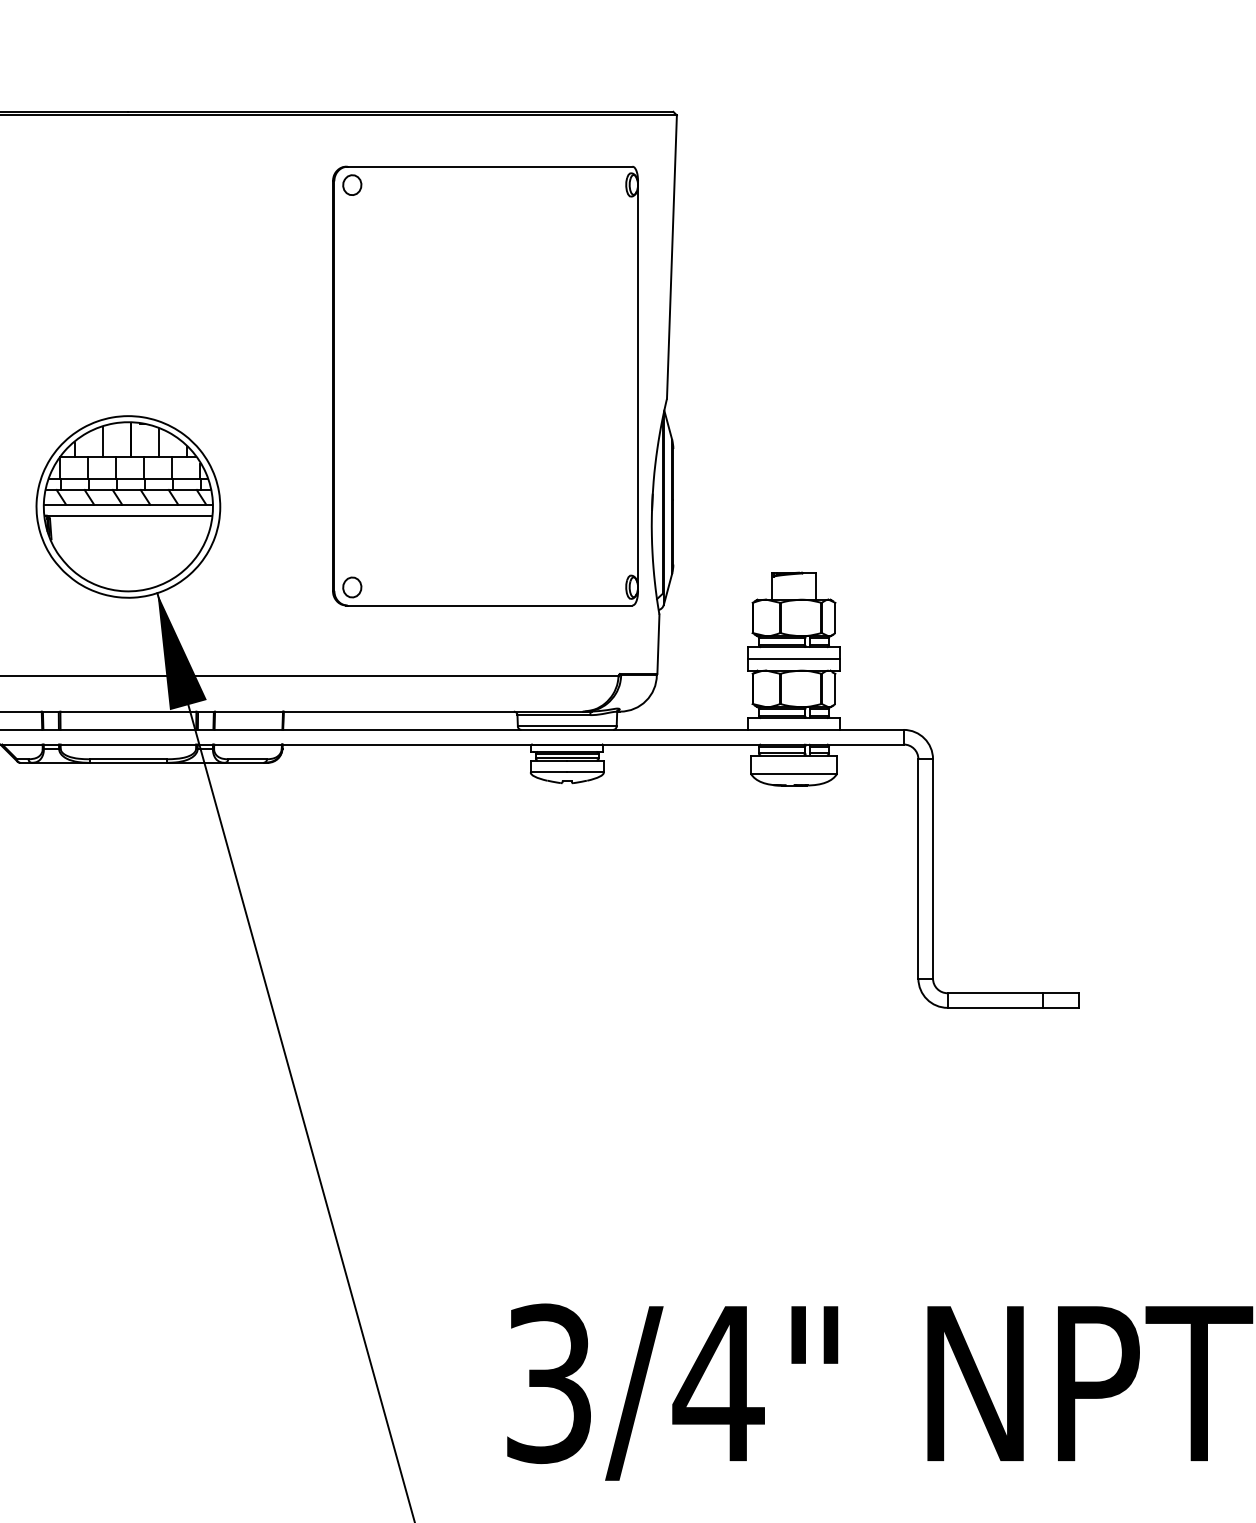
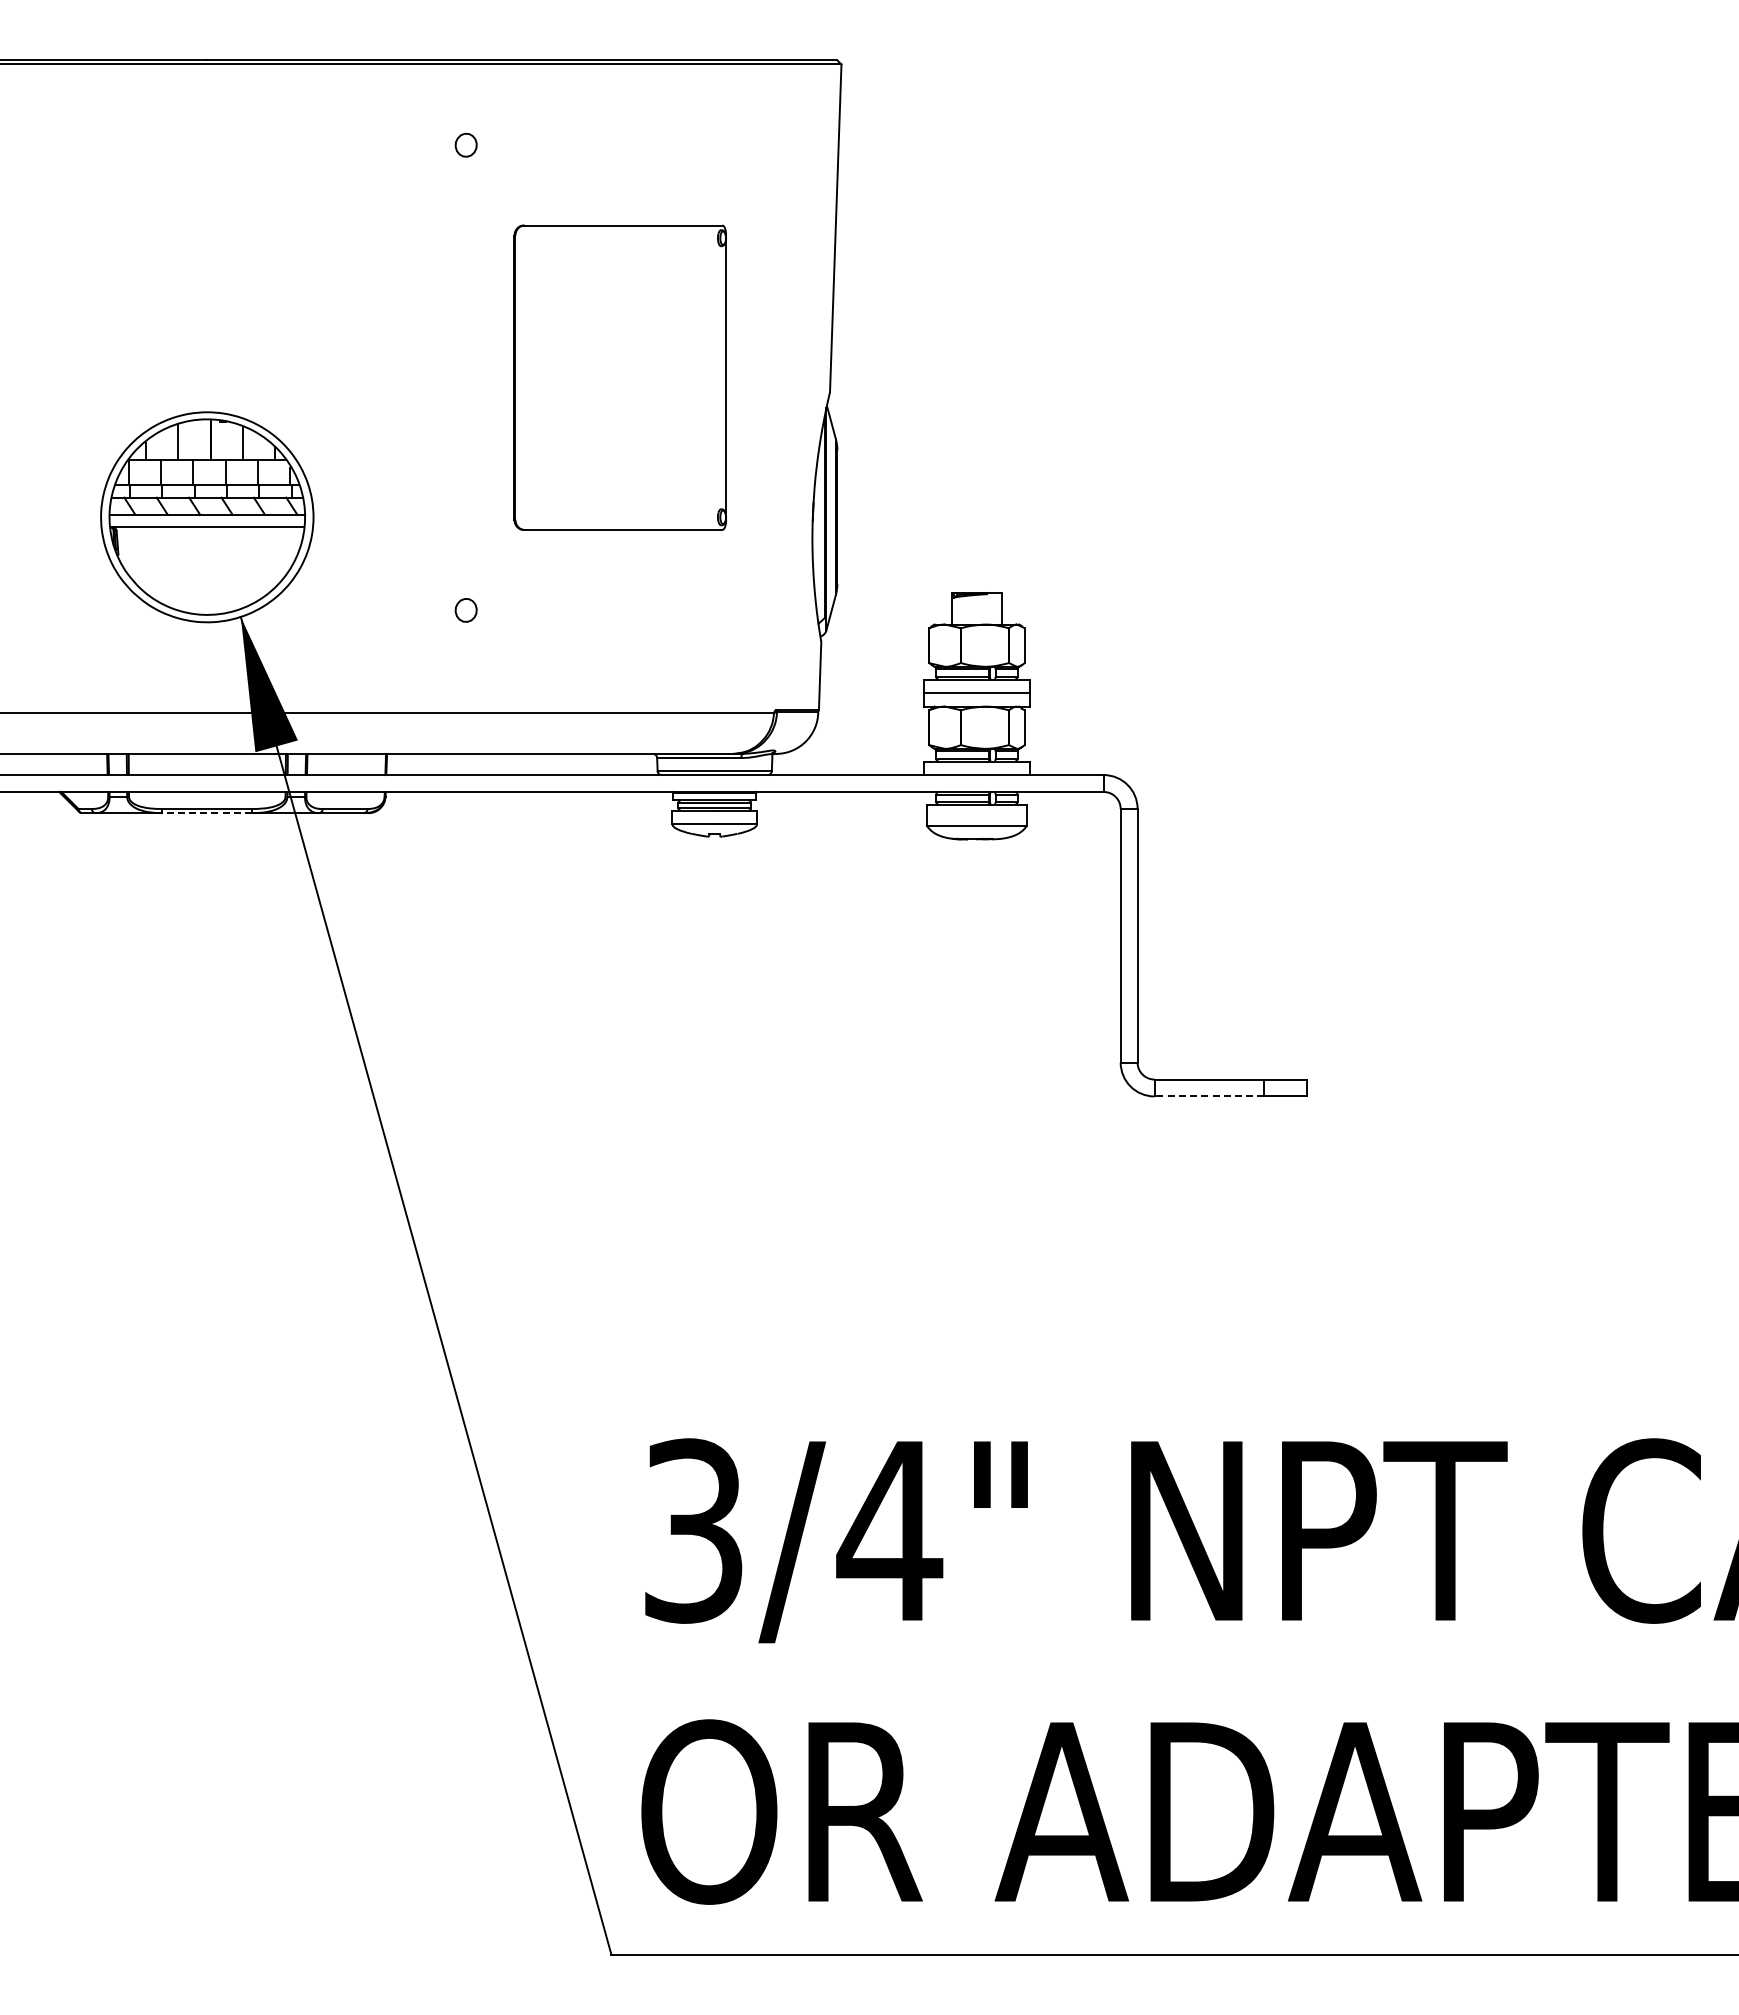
part: (485, 386) -> (620, 377), size x0.6
line: (128, 763) -> (207, 813), solid -> dashed
line: (995, 1007) -> (1209, 1096), solid -> dashed

